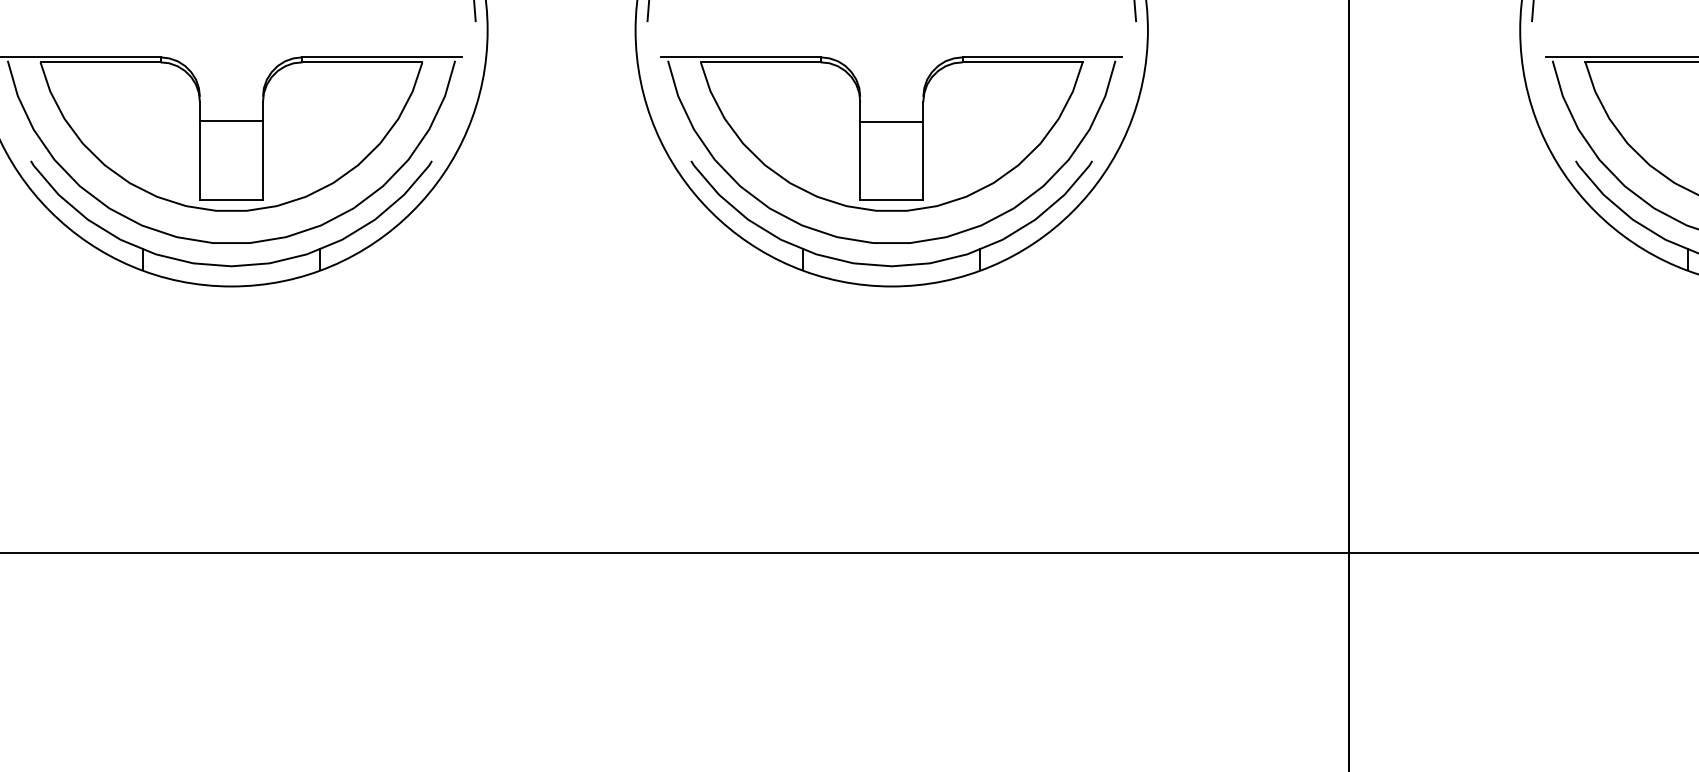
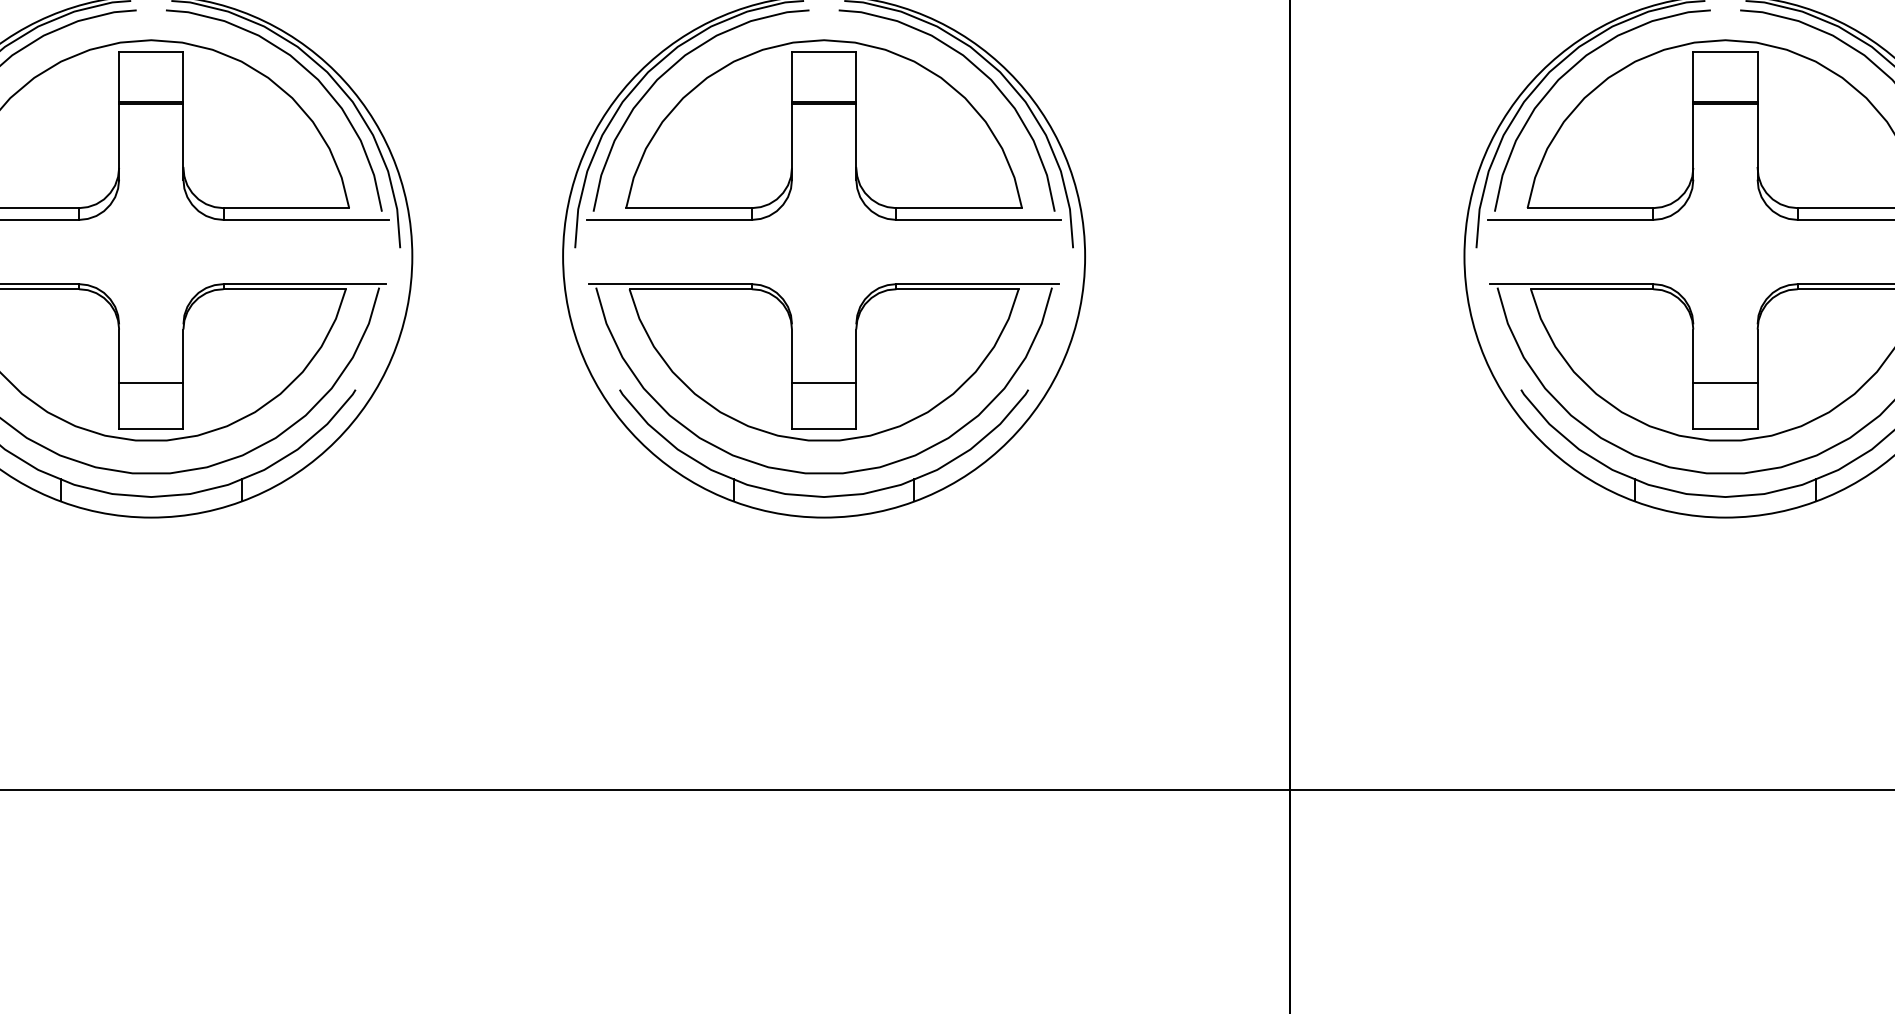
line: (231, 120) -> (151, 382), moved
line: (891, 121) -> (823, 382), moved

